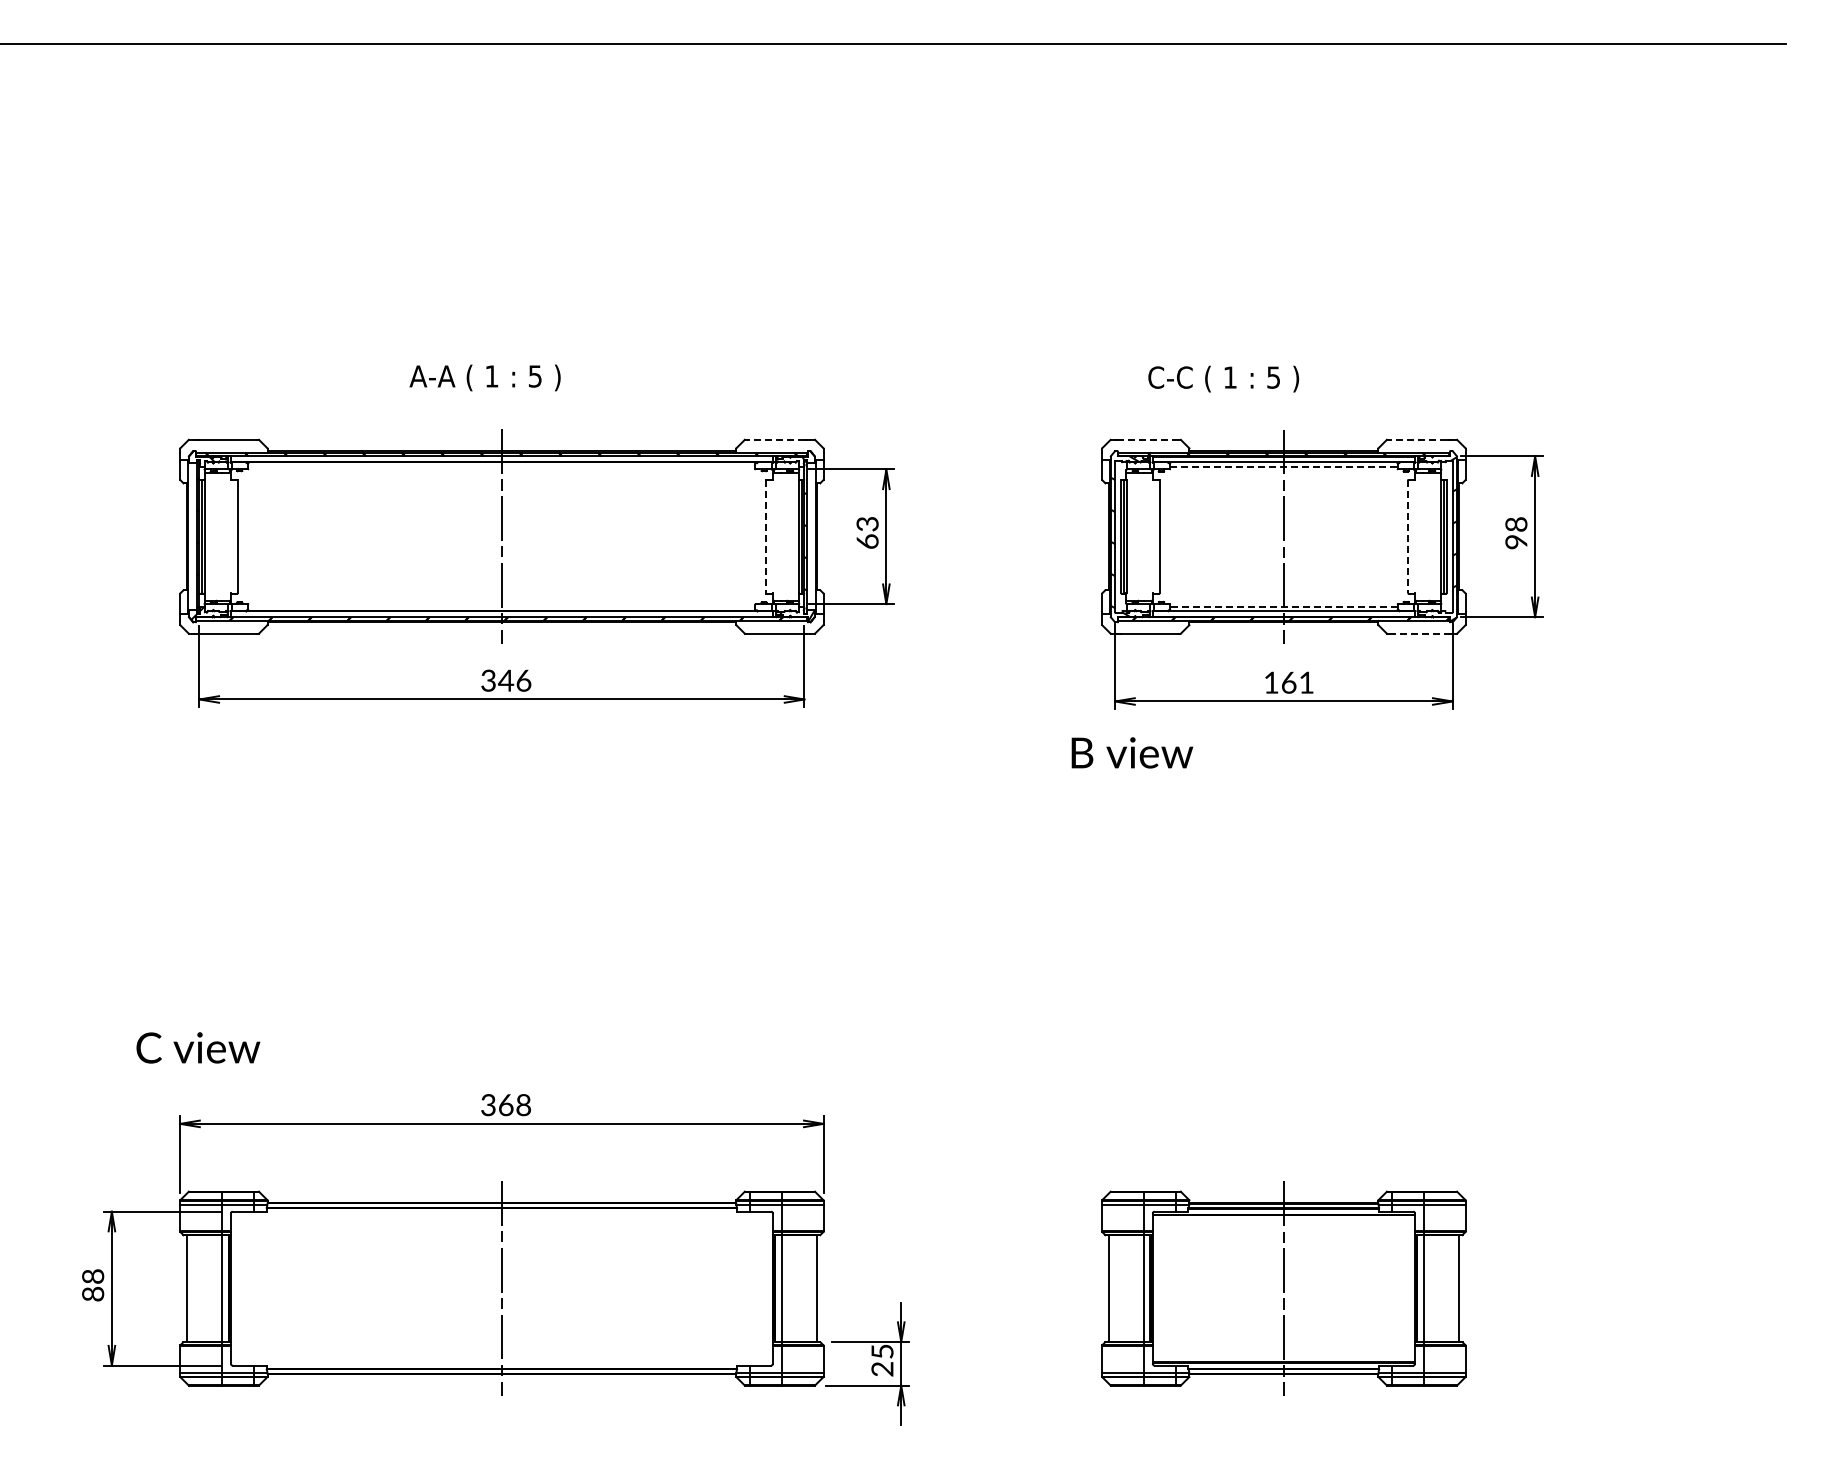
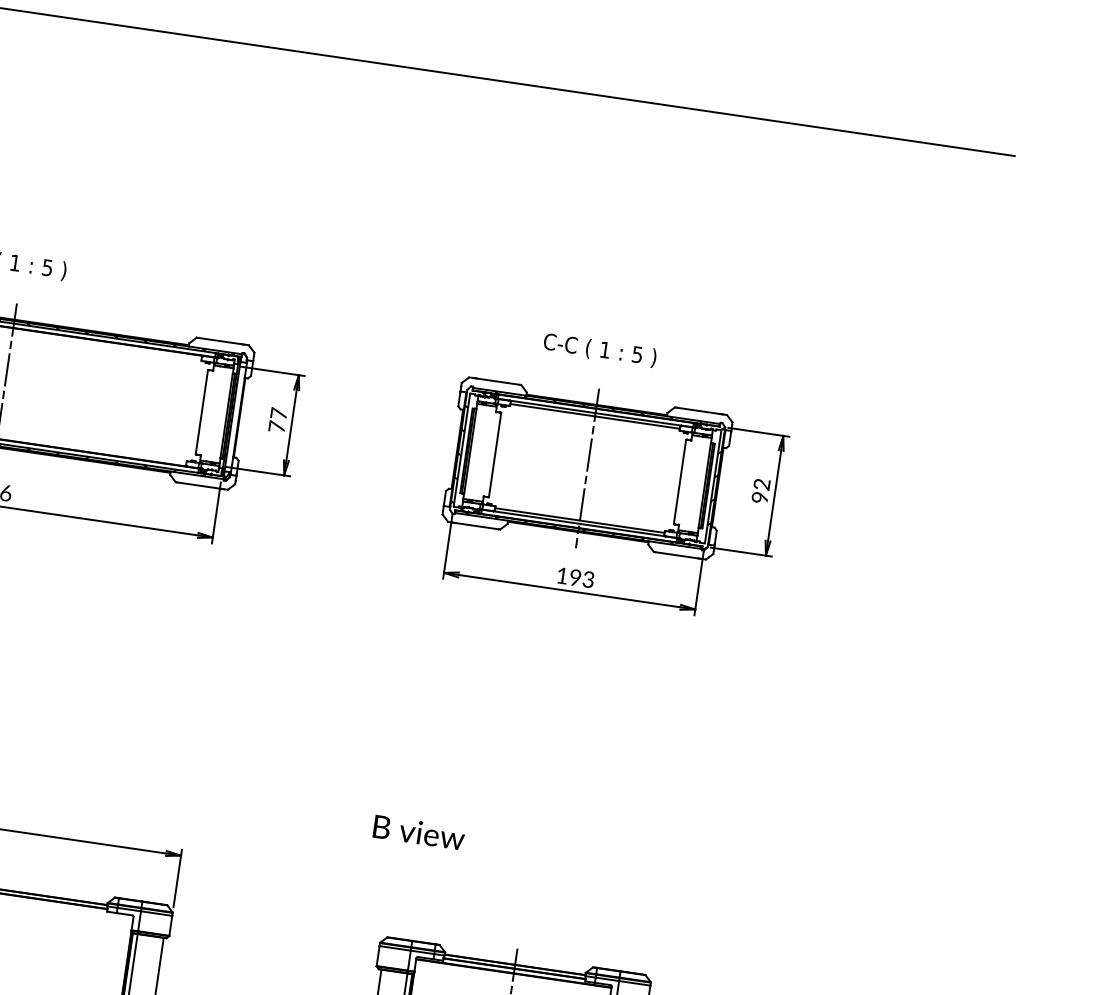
text: (1223, 378) -> (599, 349), moved
line: (775, 439) -> (219, 340), dashed -> solid
line: (1149, 439) -> (498, 381), dashed -> solid
line: (1417, 439) -> (697, 410), dashed -> solid
line: (1283, 466) -> (594, 416), dashed -> solid
text: (1517, 524) -> (762, 484), 98 -> 92
text: (867, 532) -> (277, 420), 63 -> 77
line: (765, 537) -> (201, 412), dashed -> solid
line: (1408, 537) -> (680, 482), dashed -> solid
line: (1283, 606) -> (579, 520), dashed -> solid
line: (1417, 633) -> (676, 555), dashed -> solid
text: (1297, 682) -> (581, 578), 161 -> 193
text: (1132, 752) -> (419, 832), moved

